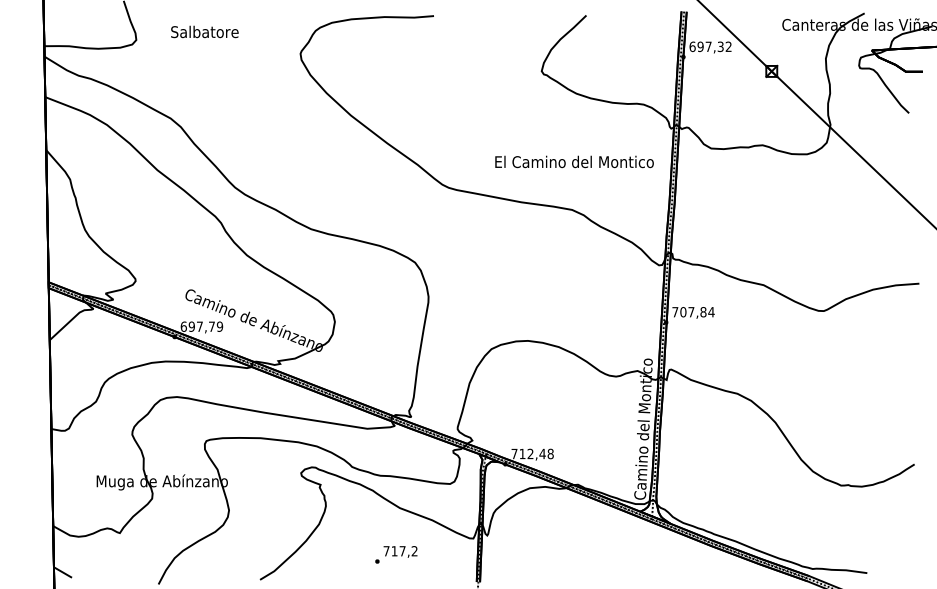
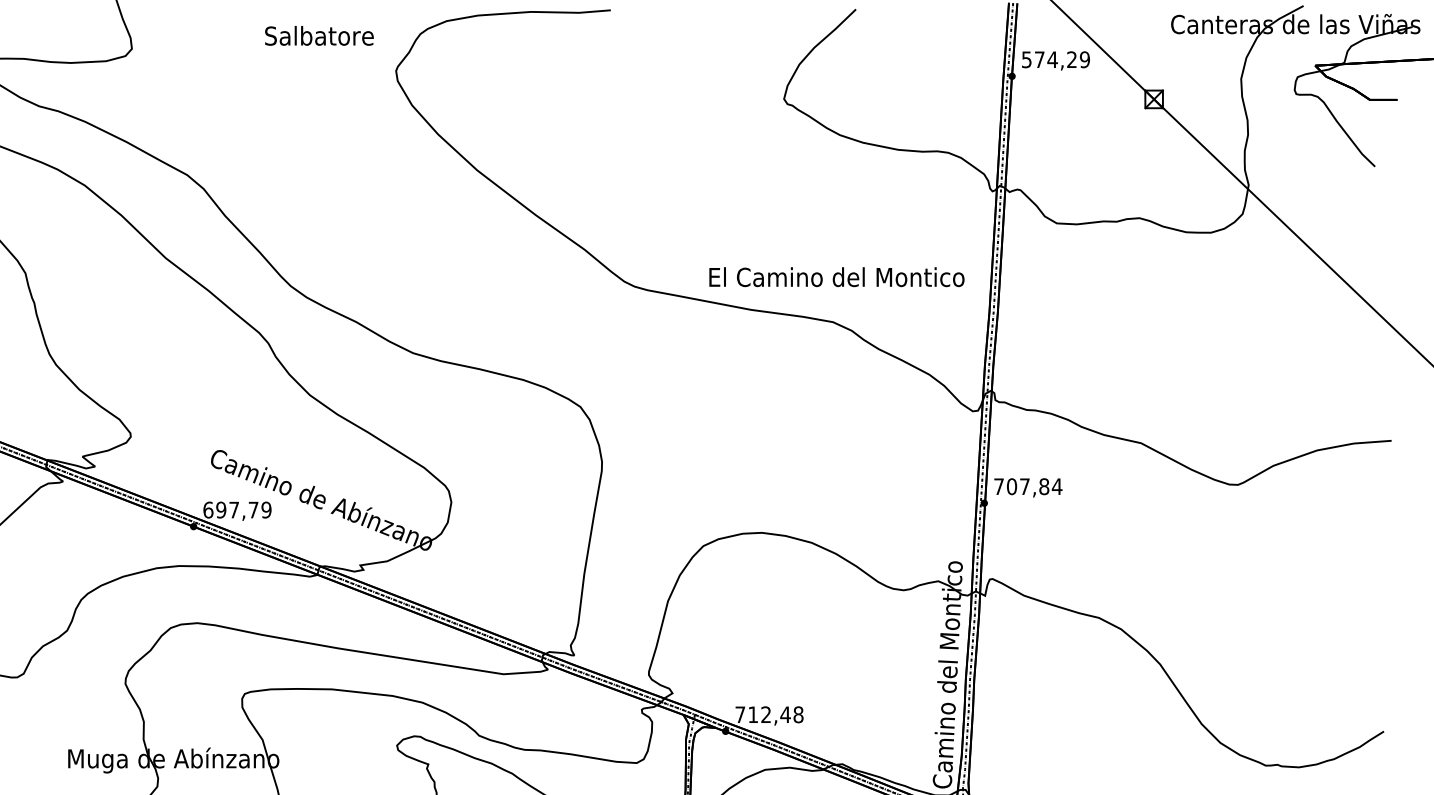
text: (204, 31) -> (318, 35), moved
text: (710, 46) -> (1055, 59), 697,32 -> 574,29
text: (574, 161) -> (836, 276), moved

